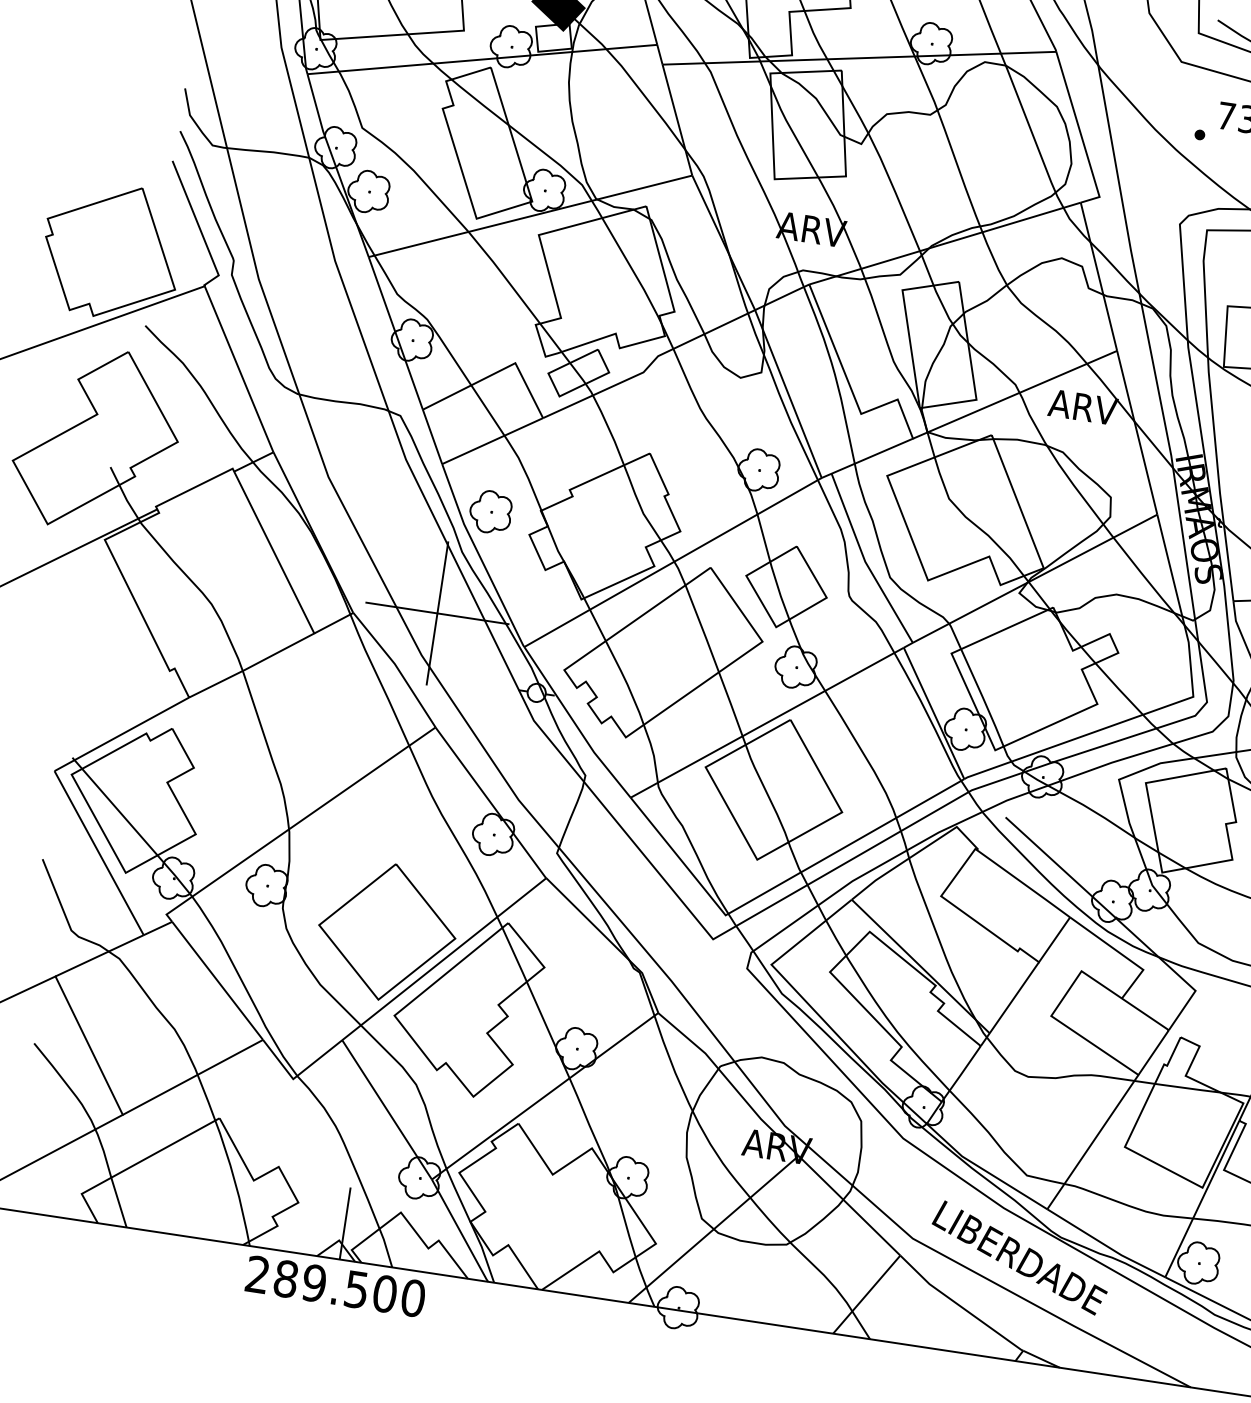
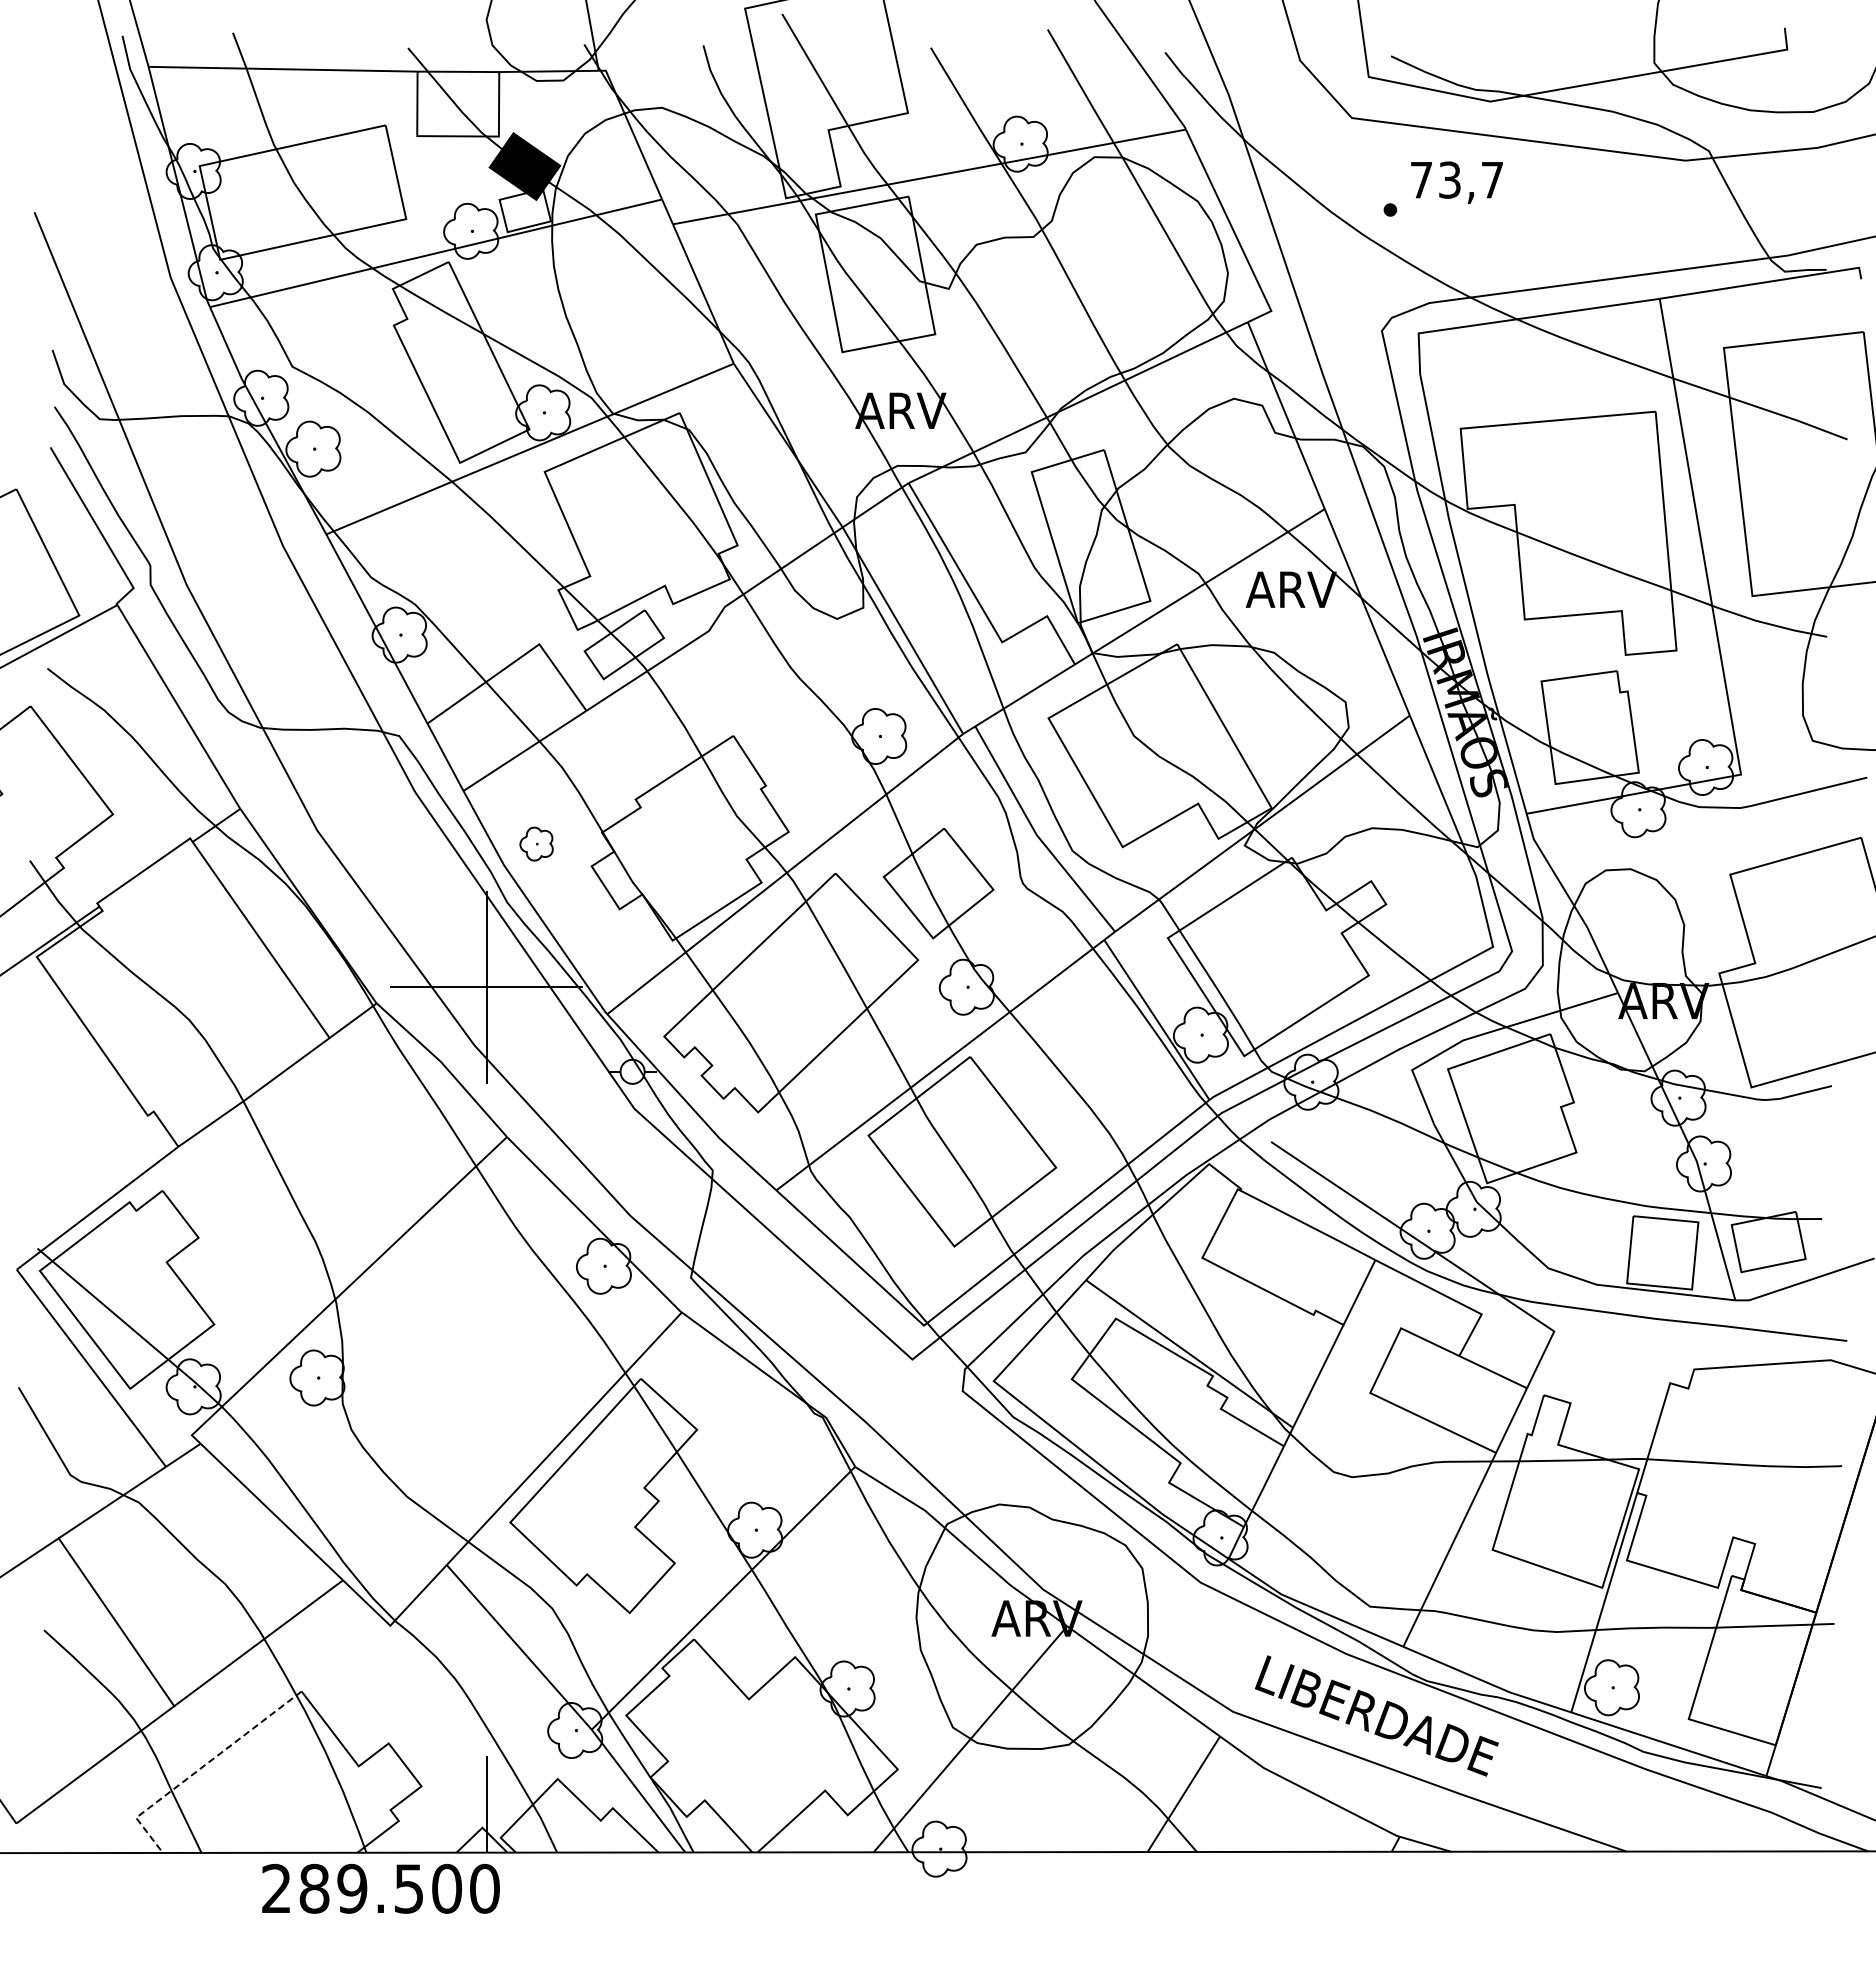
part: (490, 511) -> (536, 843), size x0.6
part: (386, 931) -> (483, 1414), removed
line: (135, 1164) -> (200, 1768), solid -> dashed
text: (335, 1286) -> (380, 1888), moved

